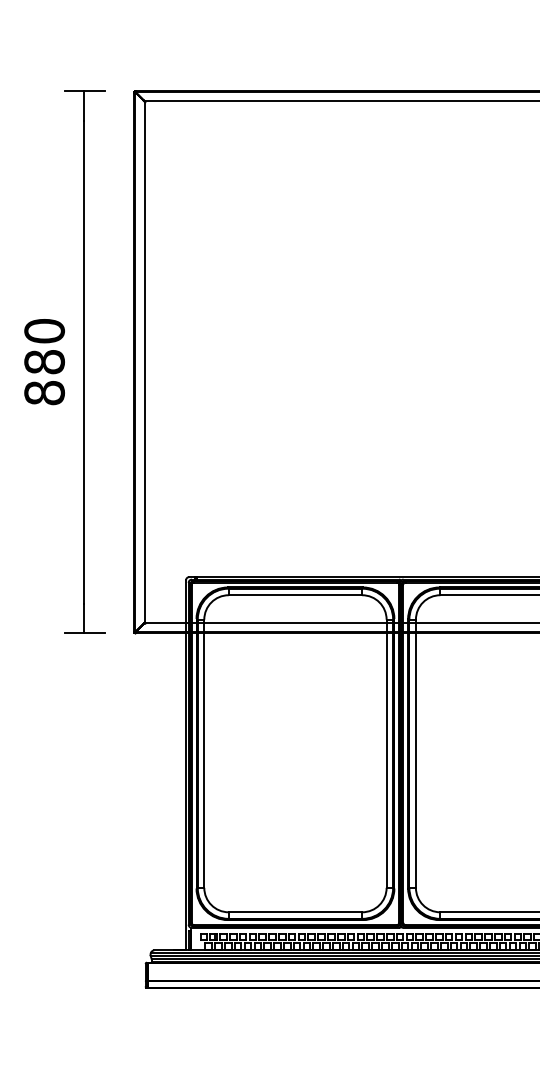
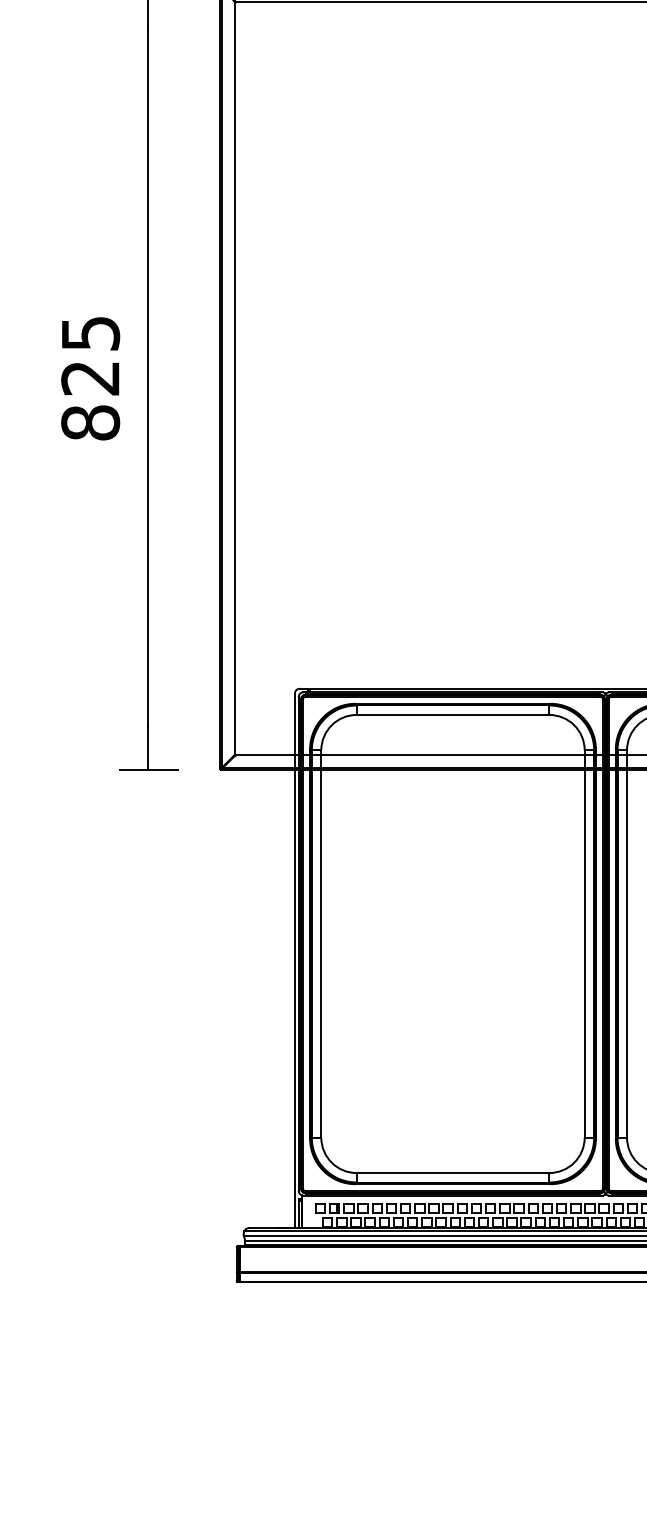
text: (44, 346) -> (90, 355), 880 -> 825

